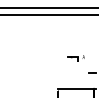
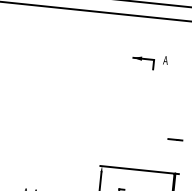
part: (75, 58) -> (148, 61), moved

